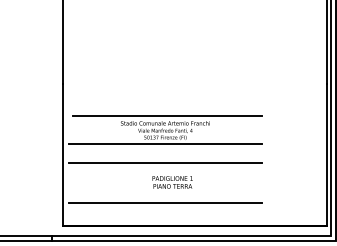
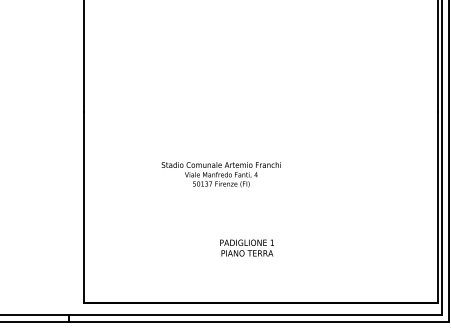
line: (167, 115) -> (224, 154), removed
line: (165, 144) -> (221, 193), removed
line: (165, 162) -> (221, 217), removed
text: (172, 182) -> (246, 248), moved
line: (165, 203) -> (221, 272), removed

